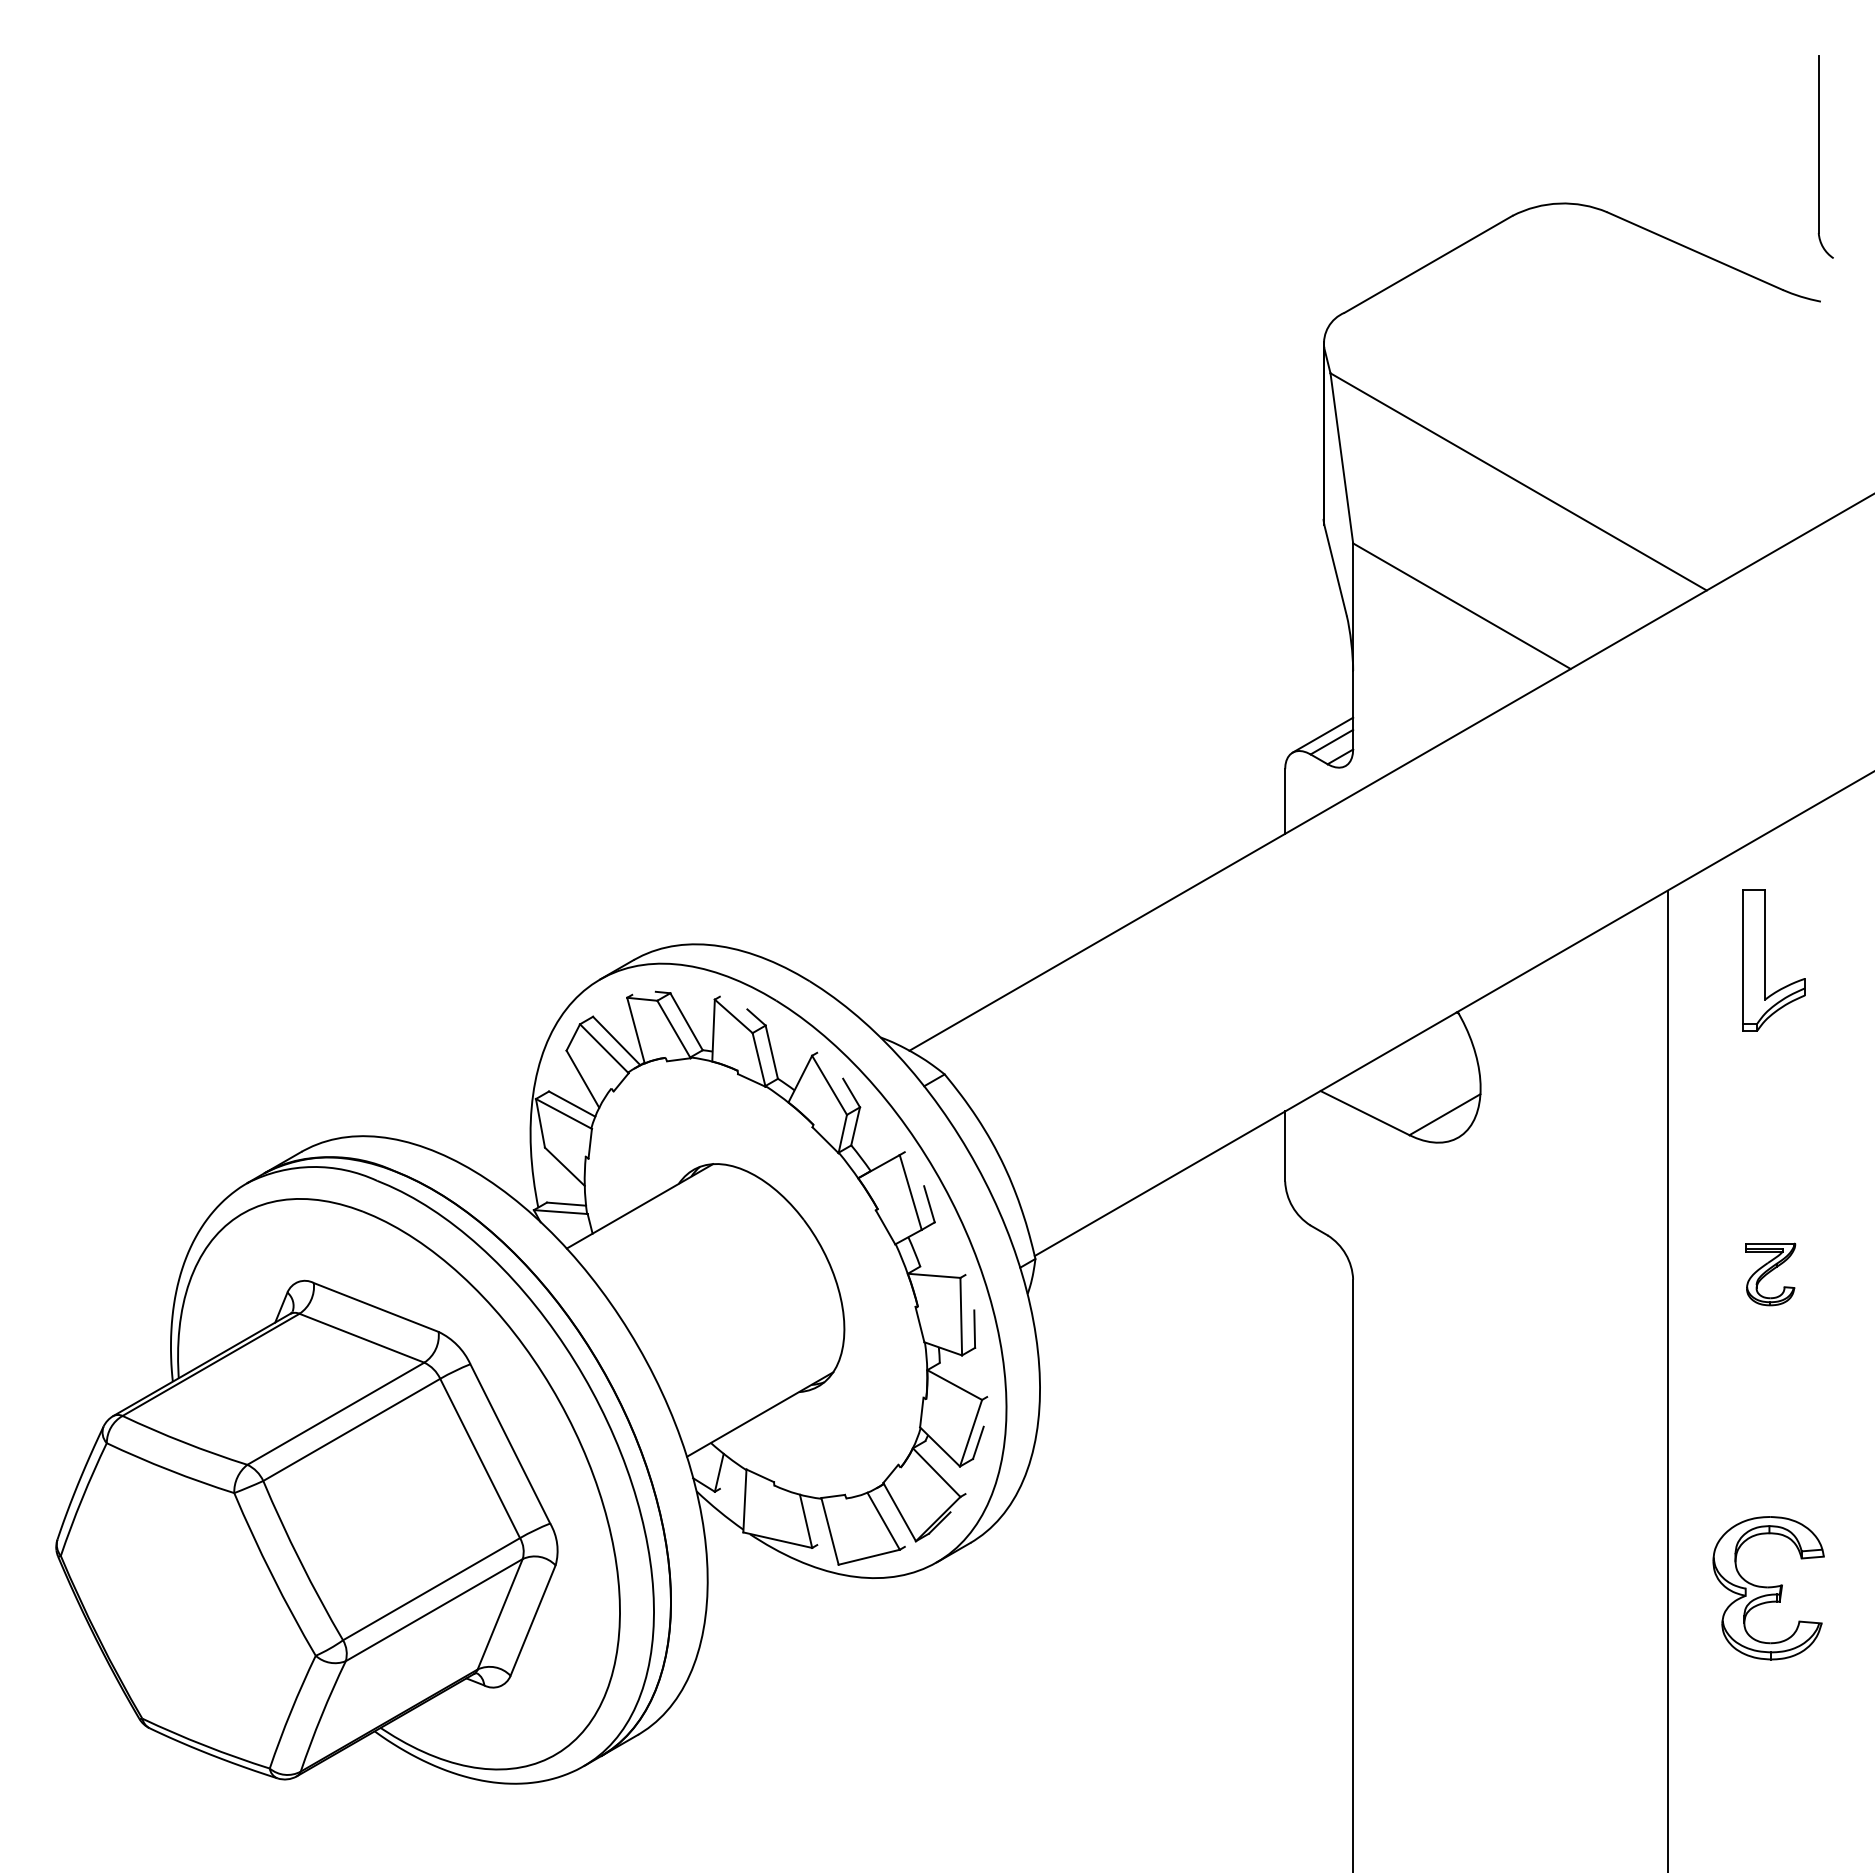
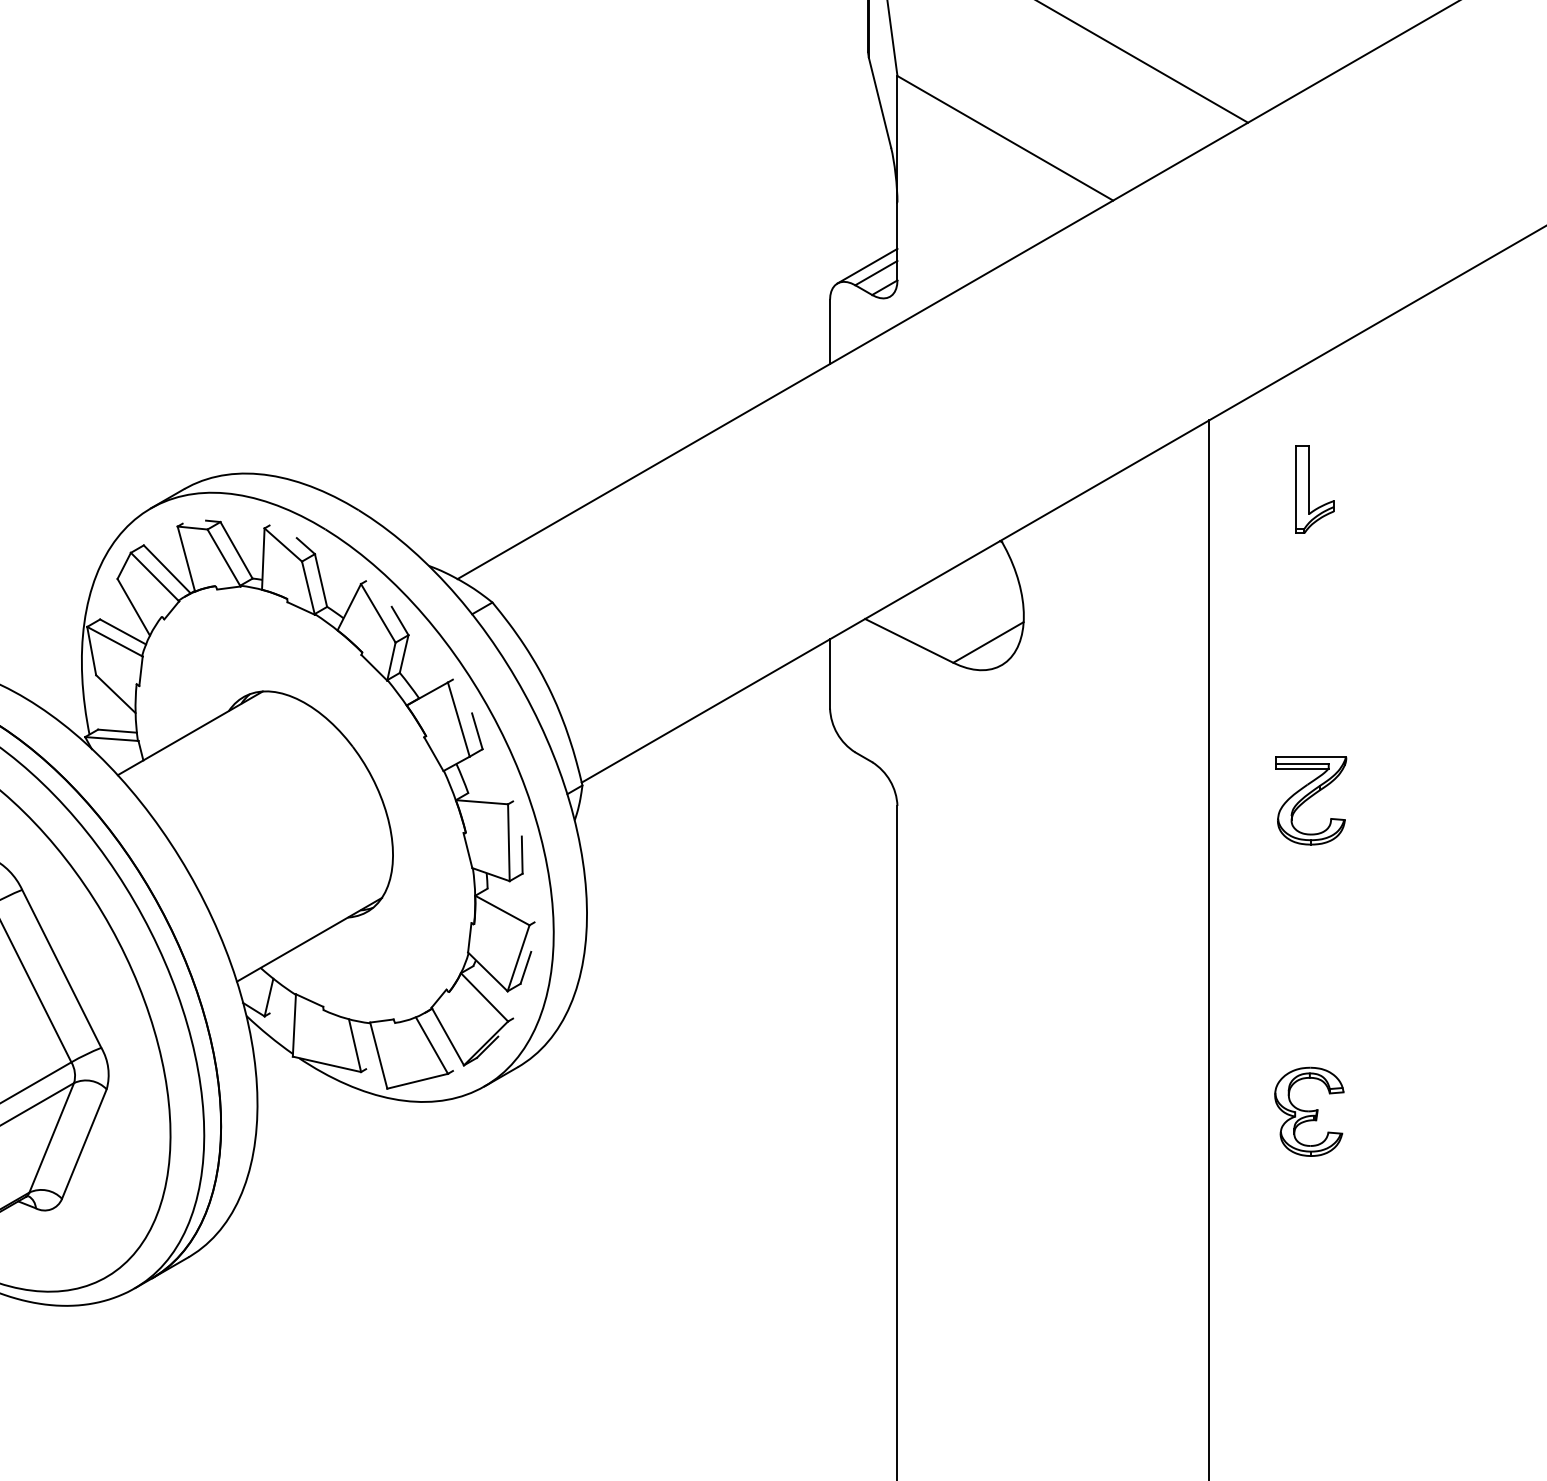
part: (1773, 960) -> (1314, 489), size x0.62
part: (1770, 1274) -> (1311, 800), size x1.43
part: (1768, 1587) -> (1309, 1111), size x0.62

